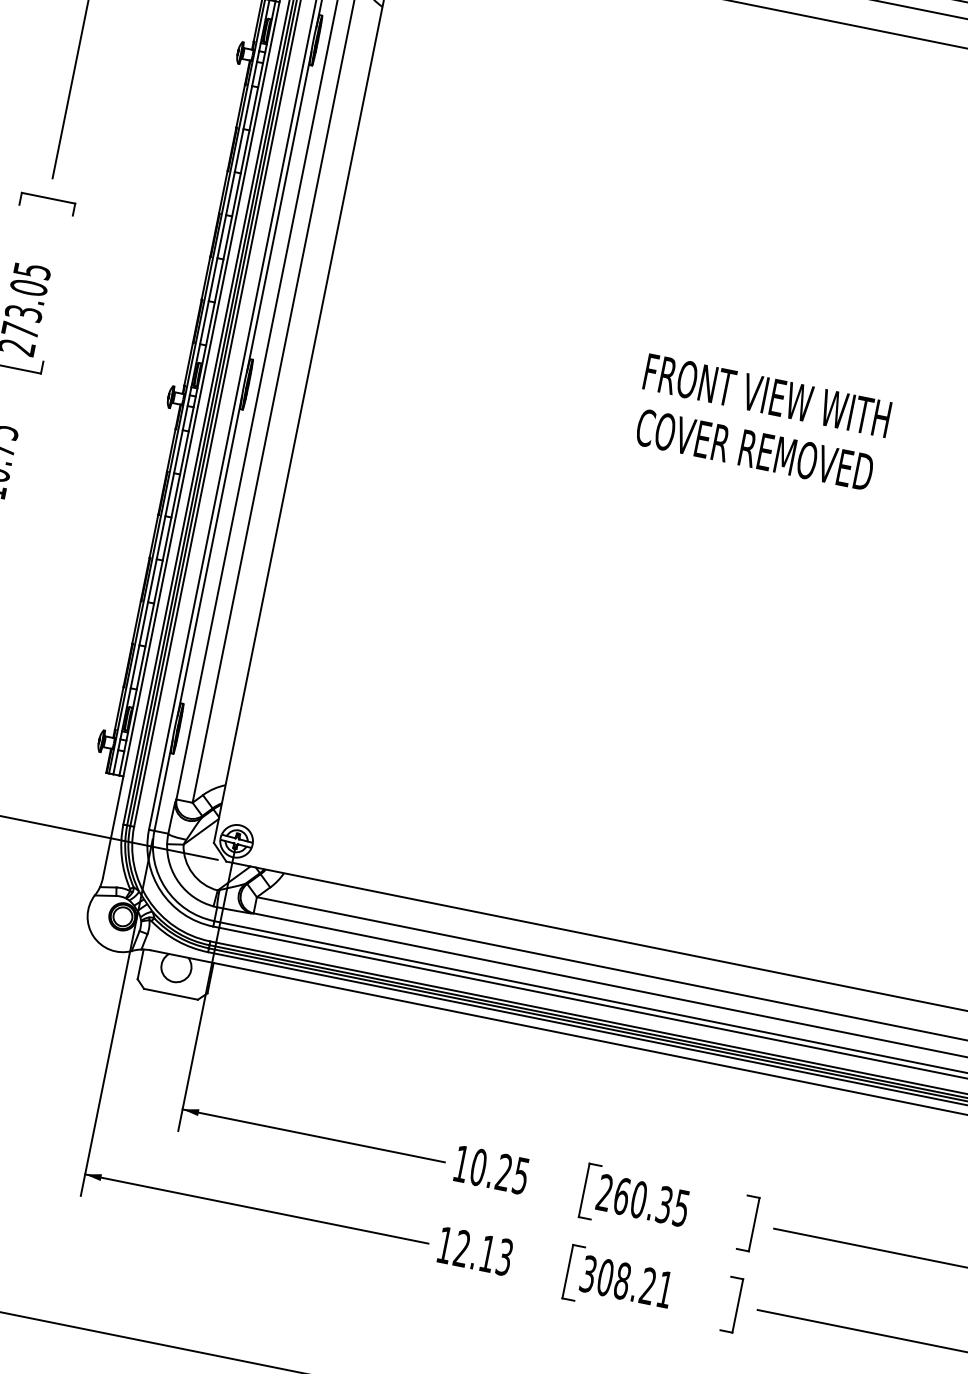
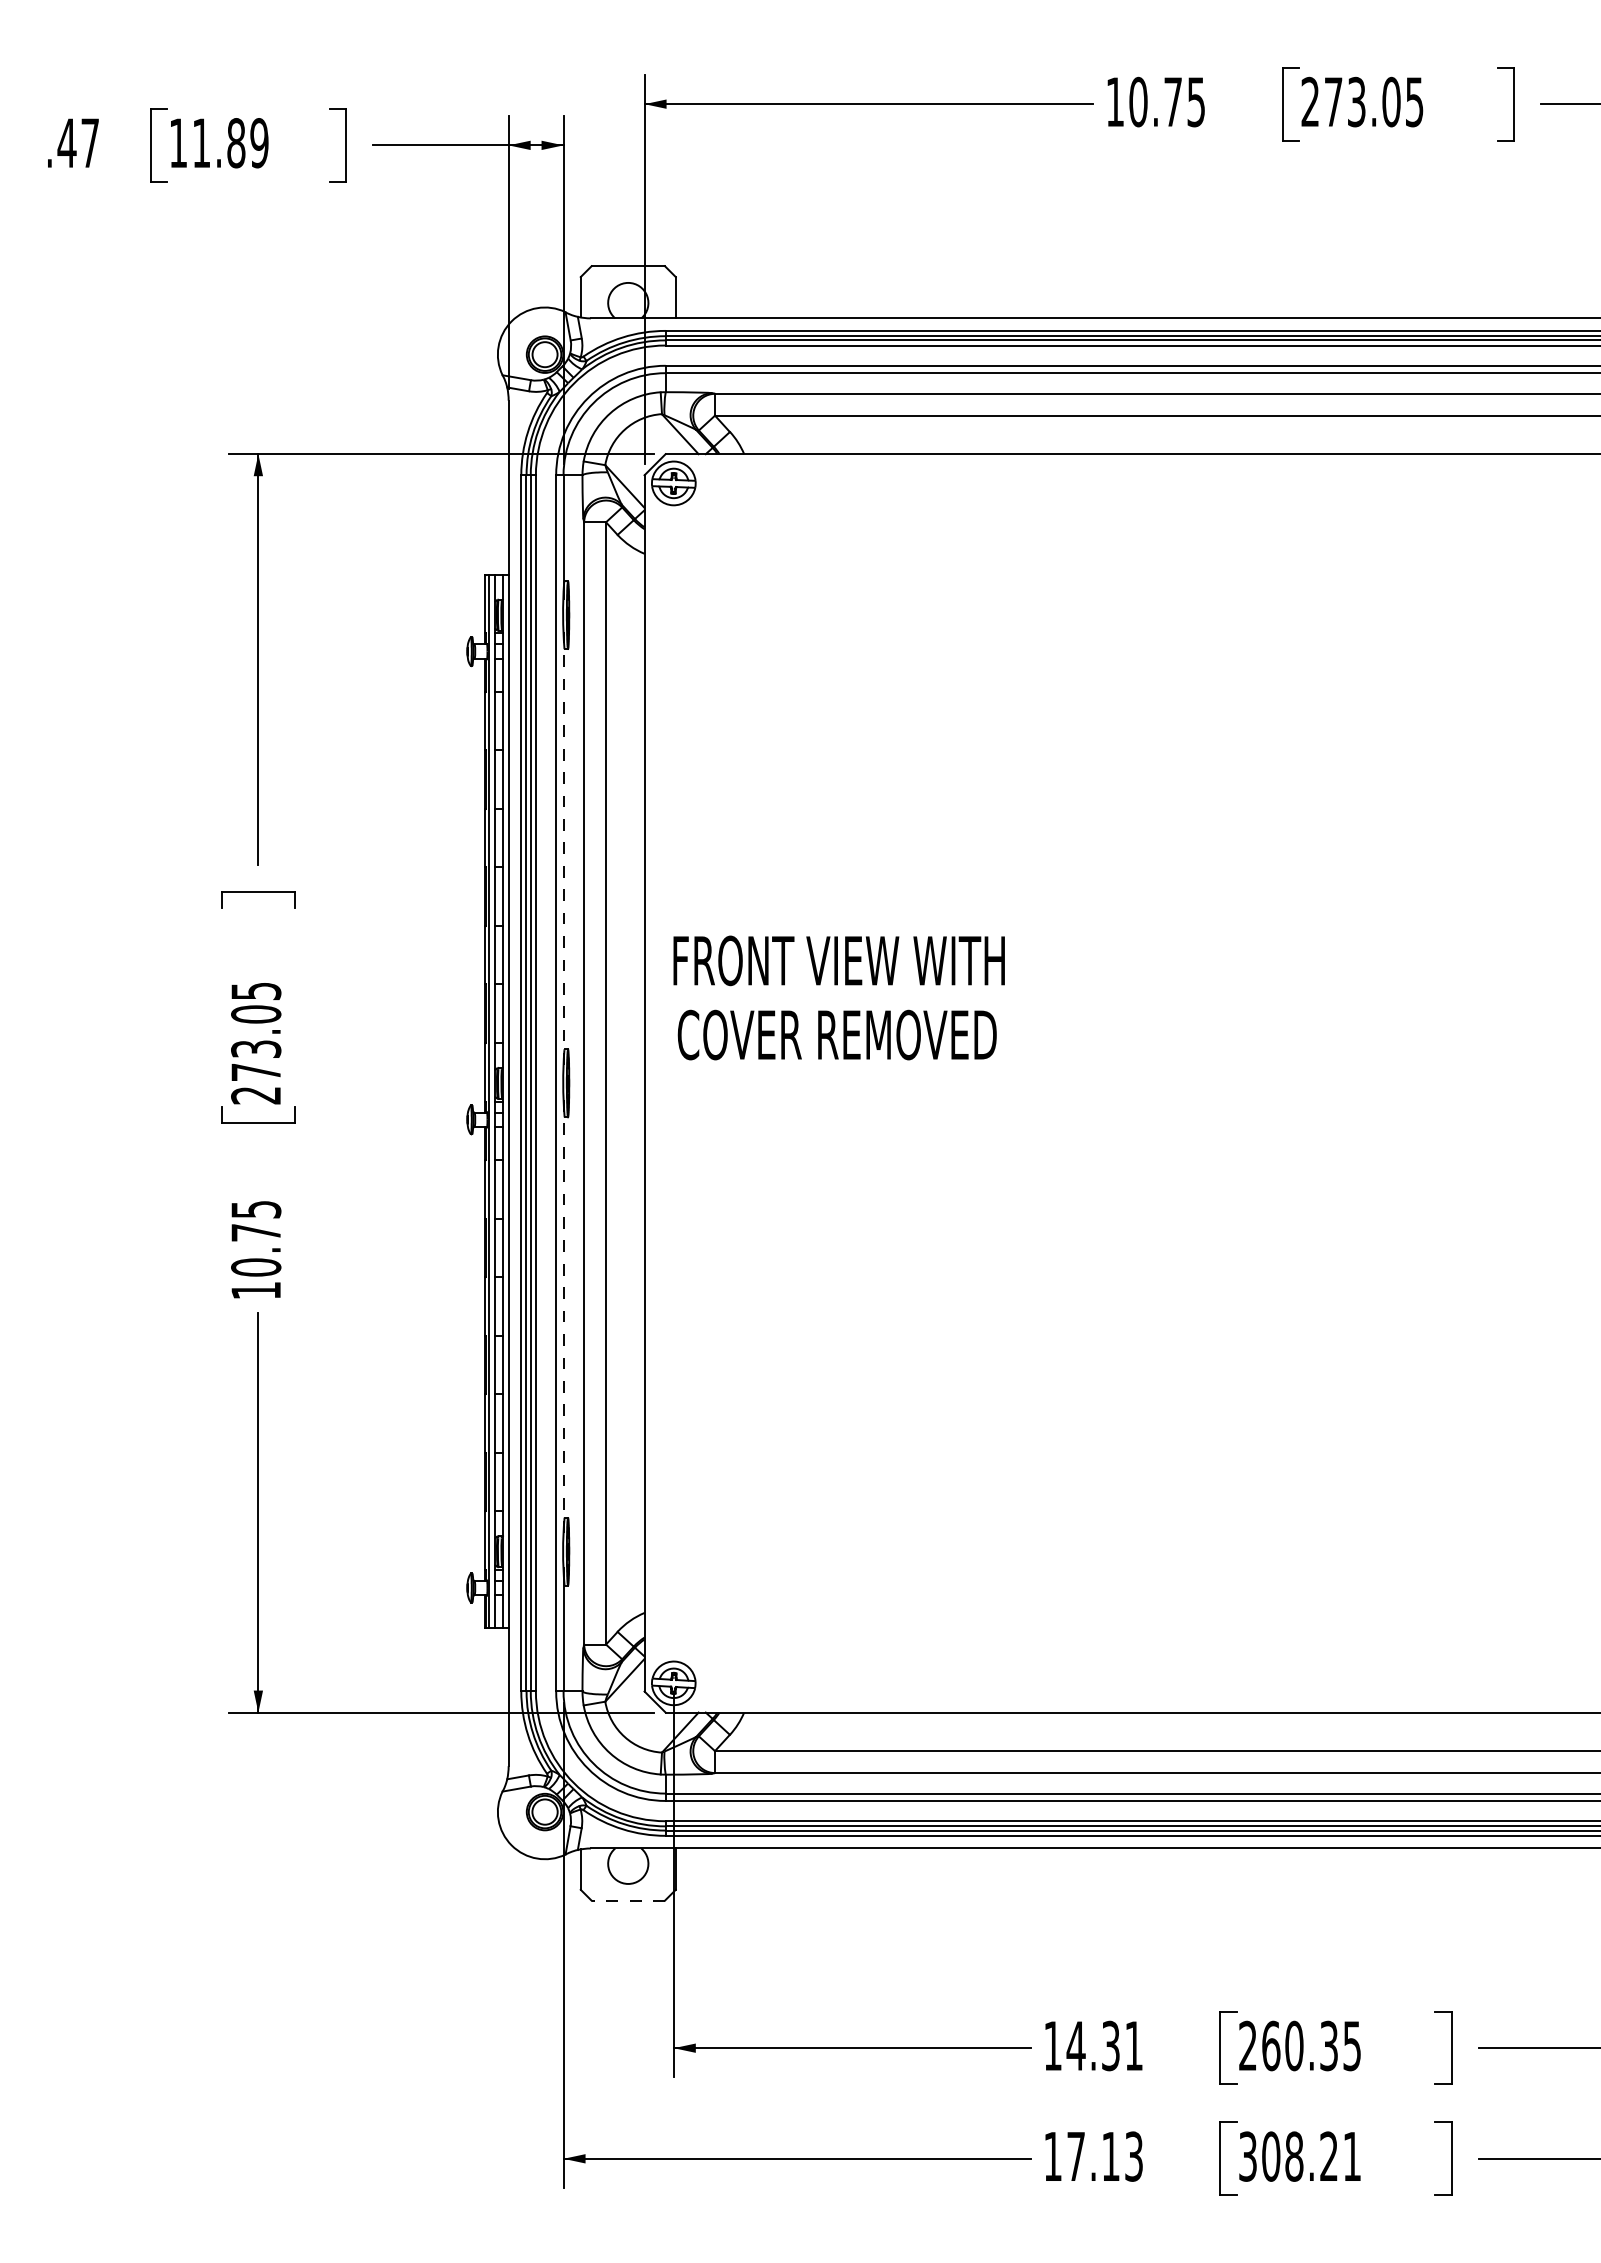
line: (279, 212) -> (563, 849), solid -> dashed
text: (761, 422) -> (838, 997), moved
line: (209, 556) -> (563, 1317), solid -> dashed
line: (171, 994) -> (628, 1900), solid -> dashed
text: (499, 1171) -> (1104, 2045), 10.25 -> 14.31
text: (461, 1247) -> (1075, 2155), 12.13 -> 17.13

